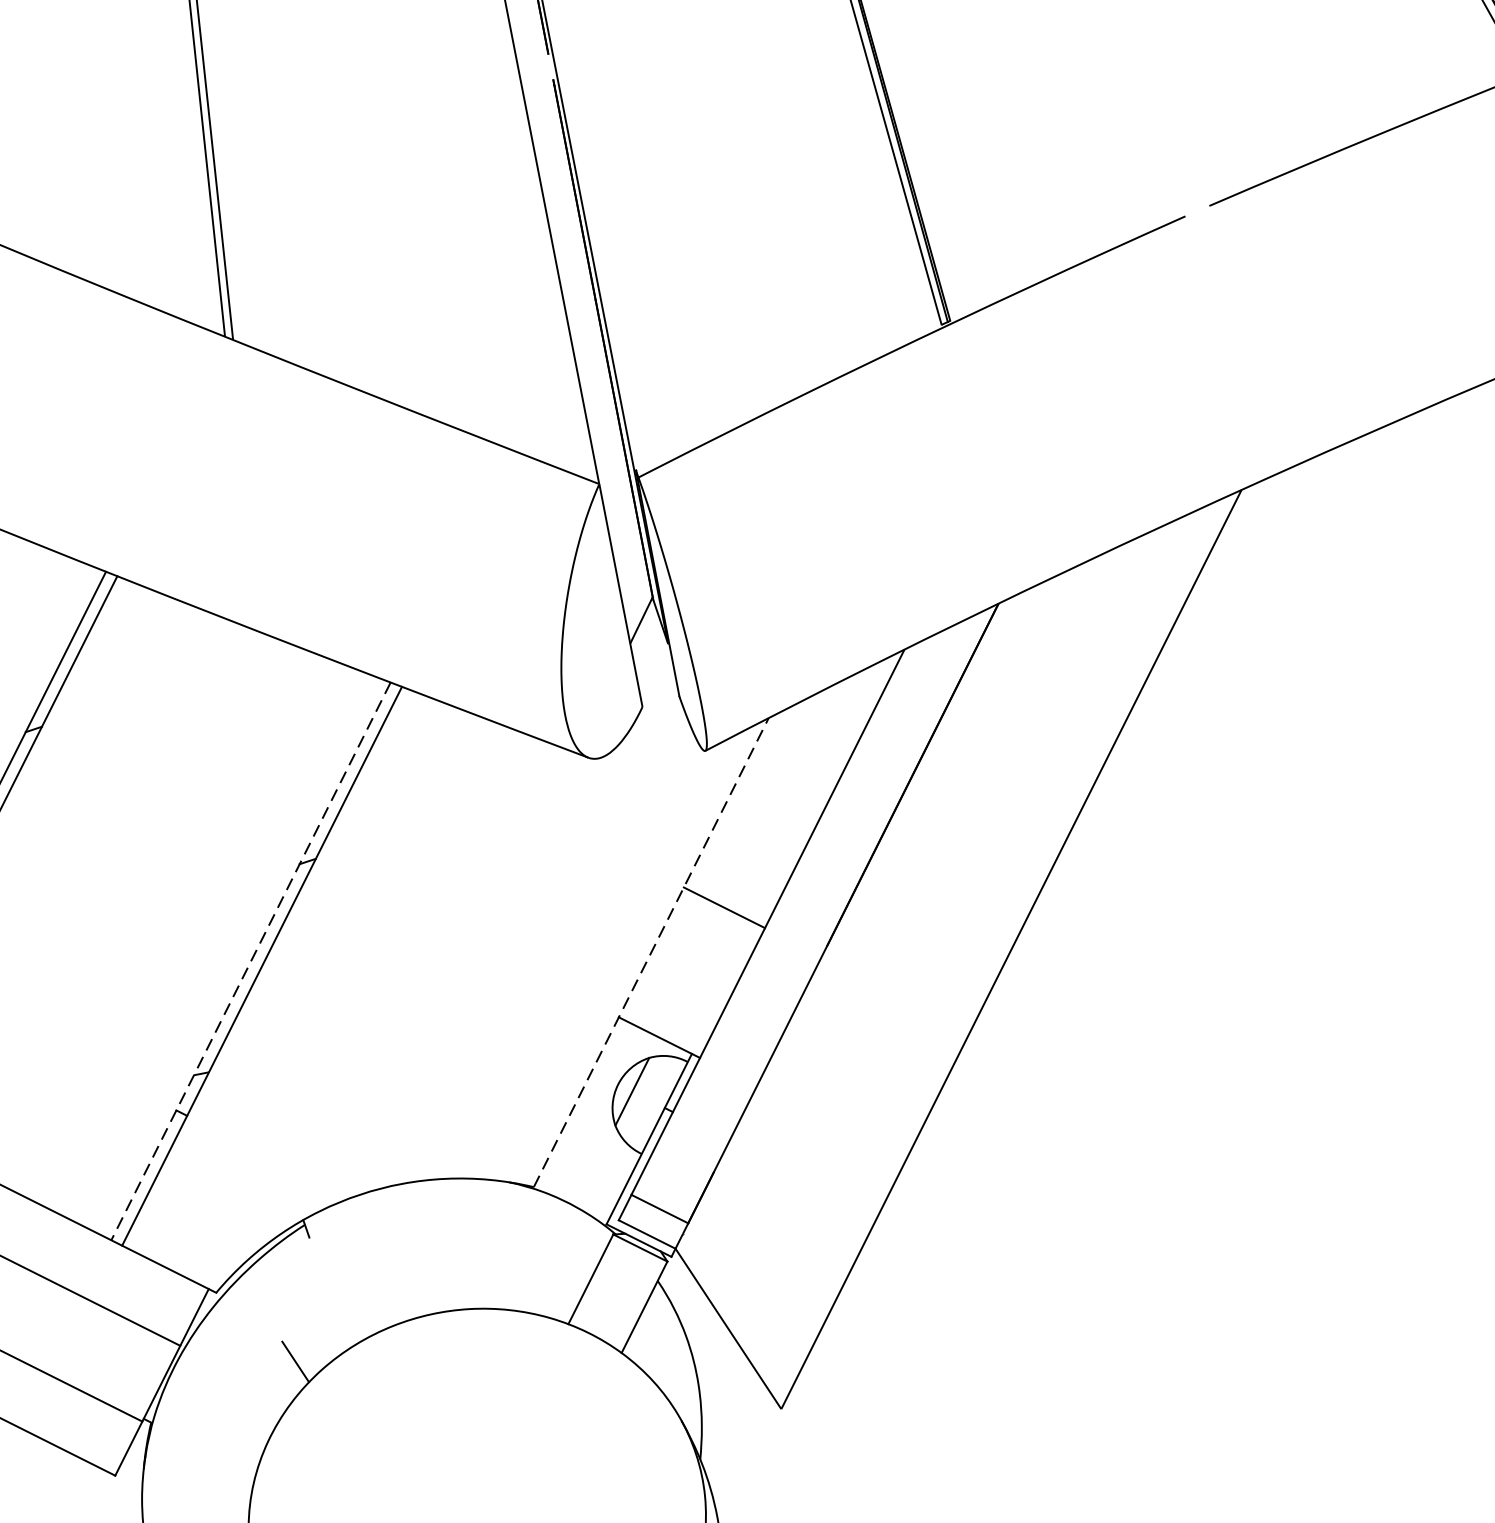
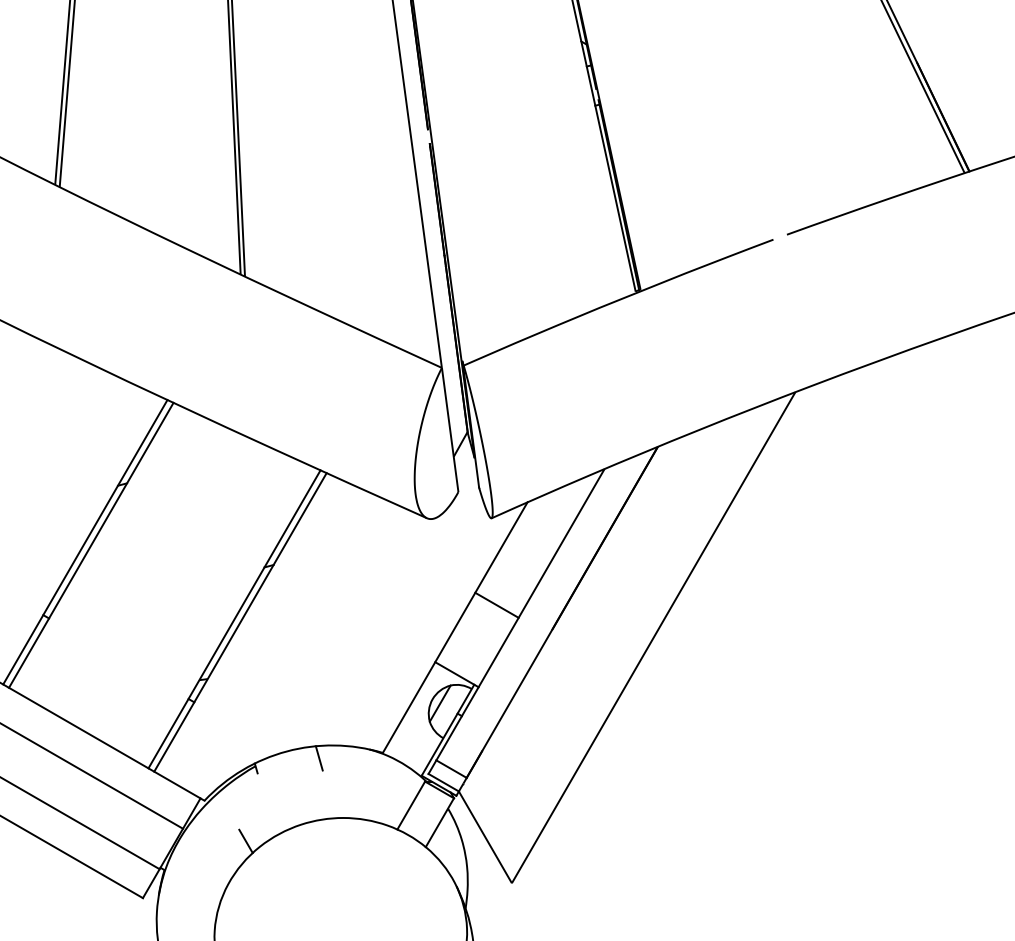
line: (651, 952) -> (455, 627), dashed -> solid
line: (250, 961) -> (234, 619), dashed -> solid
line: (417, 1204) -> (318, 758), added

